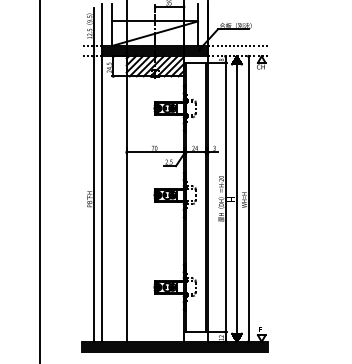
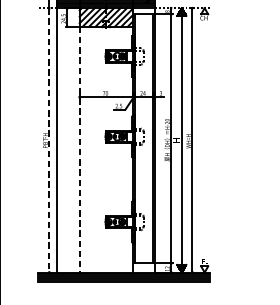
line: (93, 199) -> (48, 140), solid -> dashed
line: (126, 209) -> (79, 150), solid -> dashed

